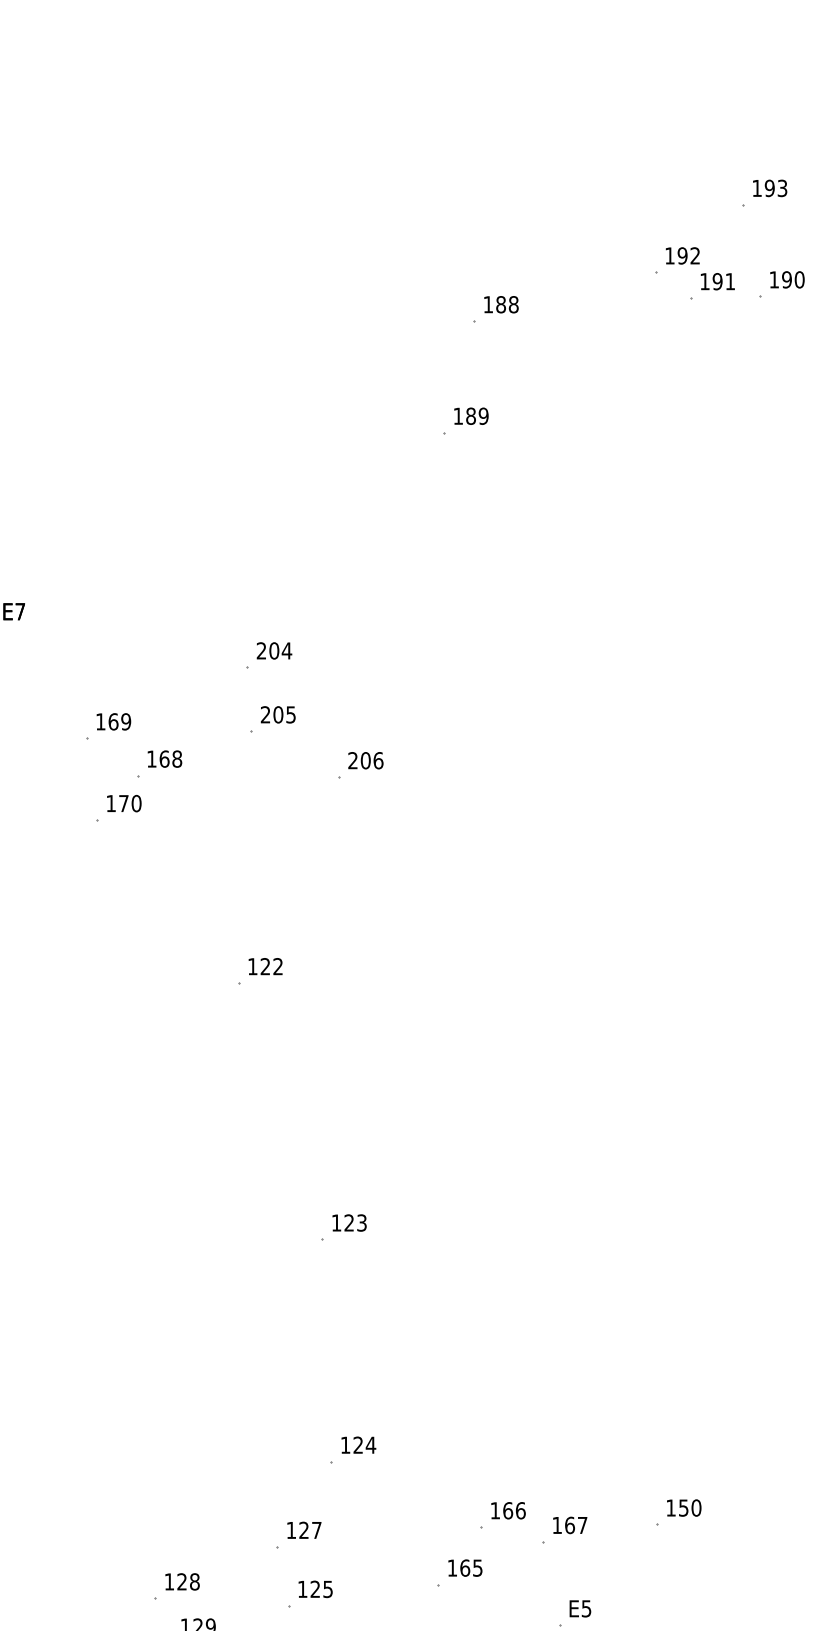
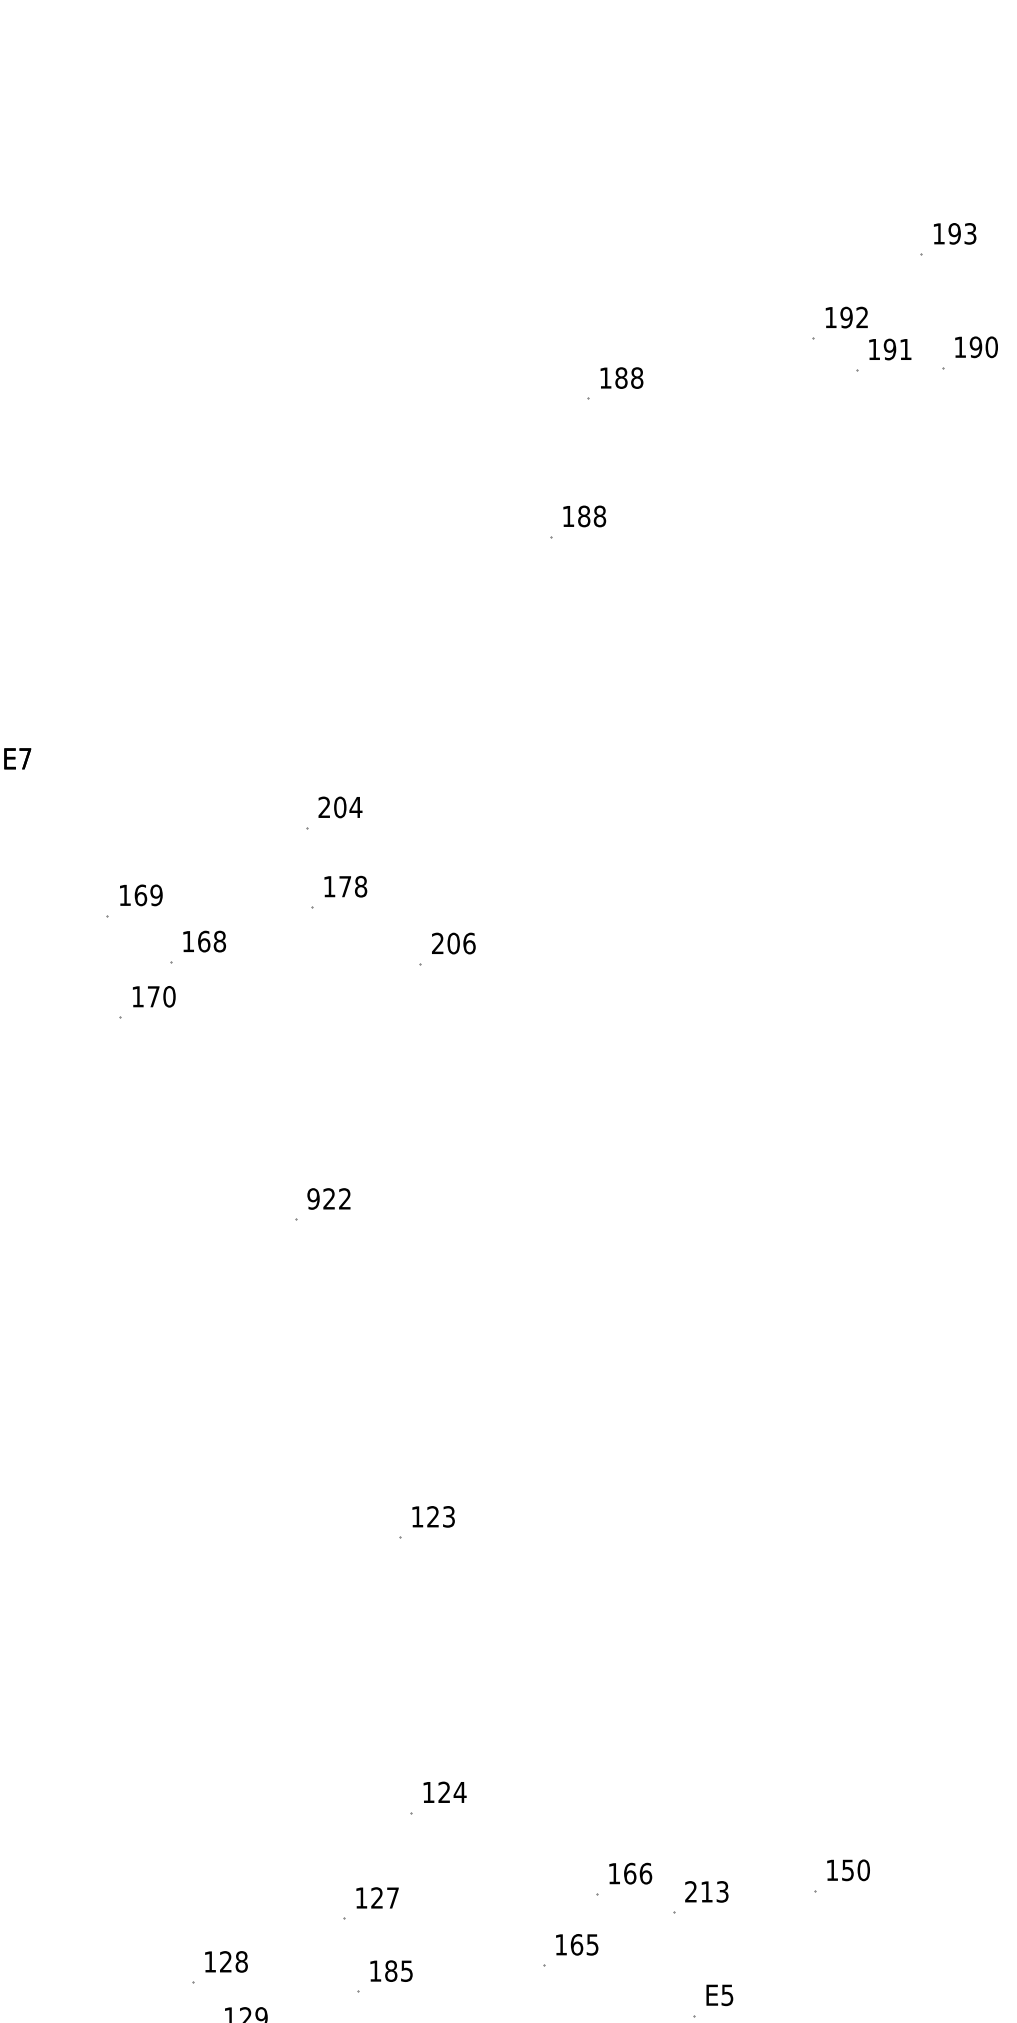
text: (483, 416) -> (599, 516), 189 -> 188
text: (278, 714) -> (345, 886), 205 -> 178
text: (252, 966) -> (313, 1198), 122 -> 922
text: (569, 1525) -> (706, 1891), 167 -> 213
text: (315, 1588) -> (391, 1970), 125 -> 185

